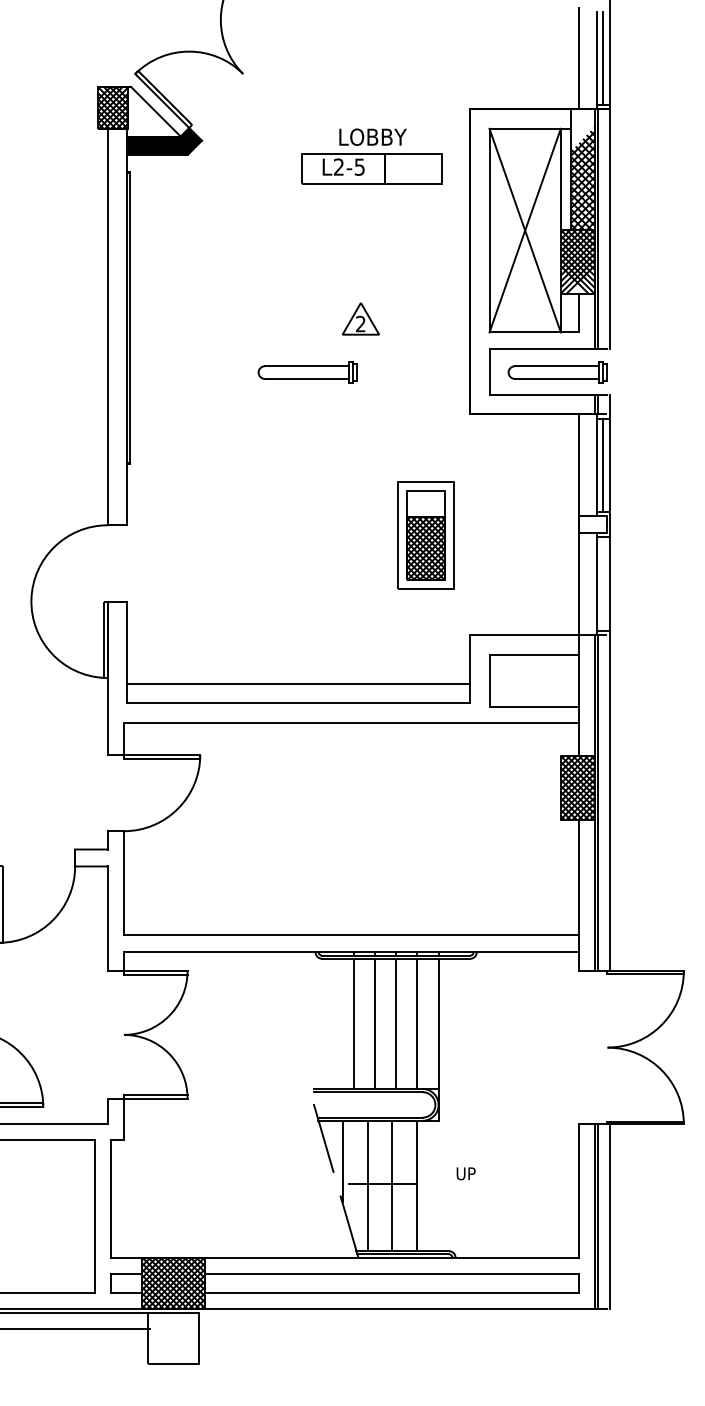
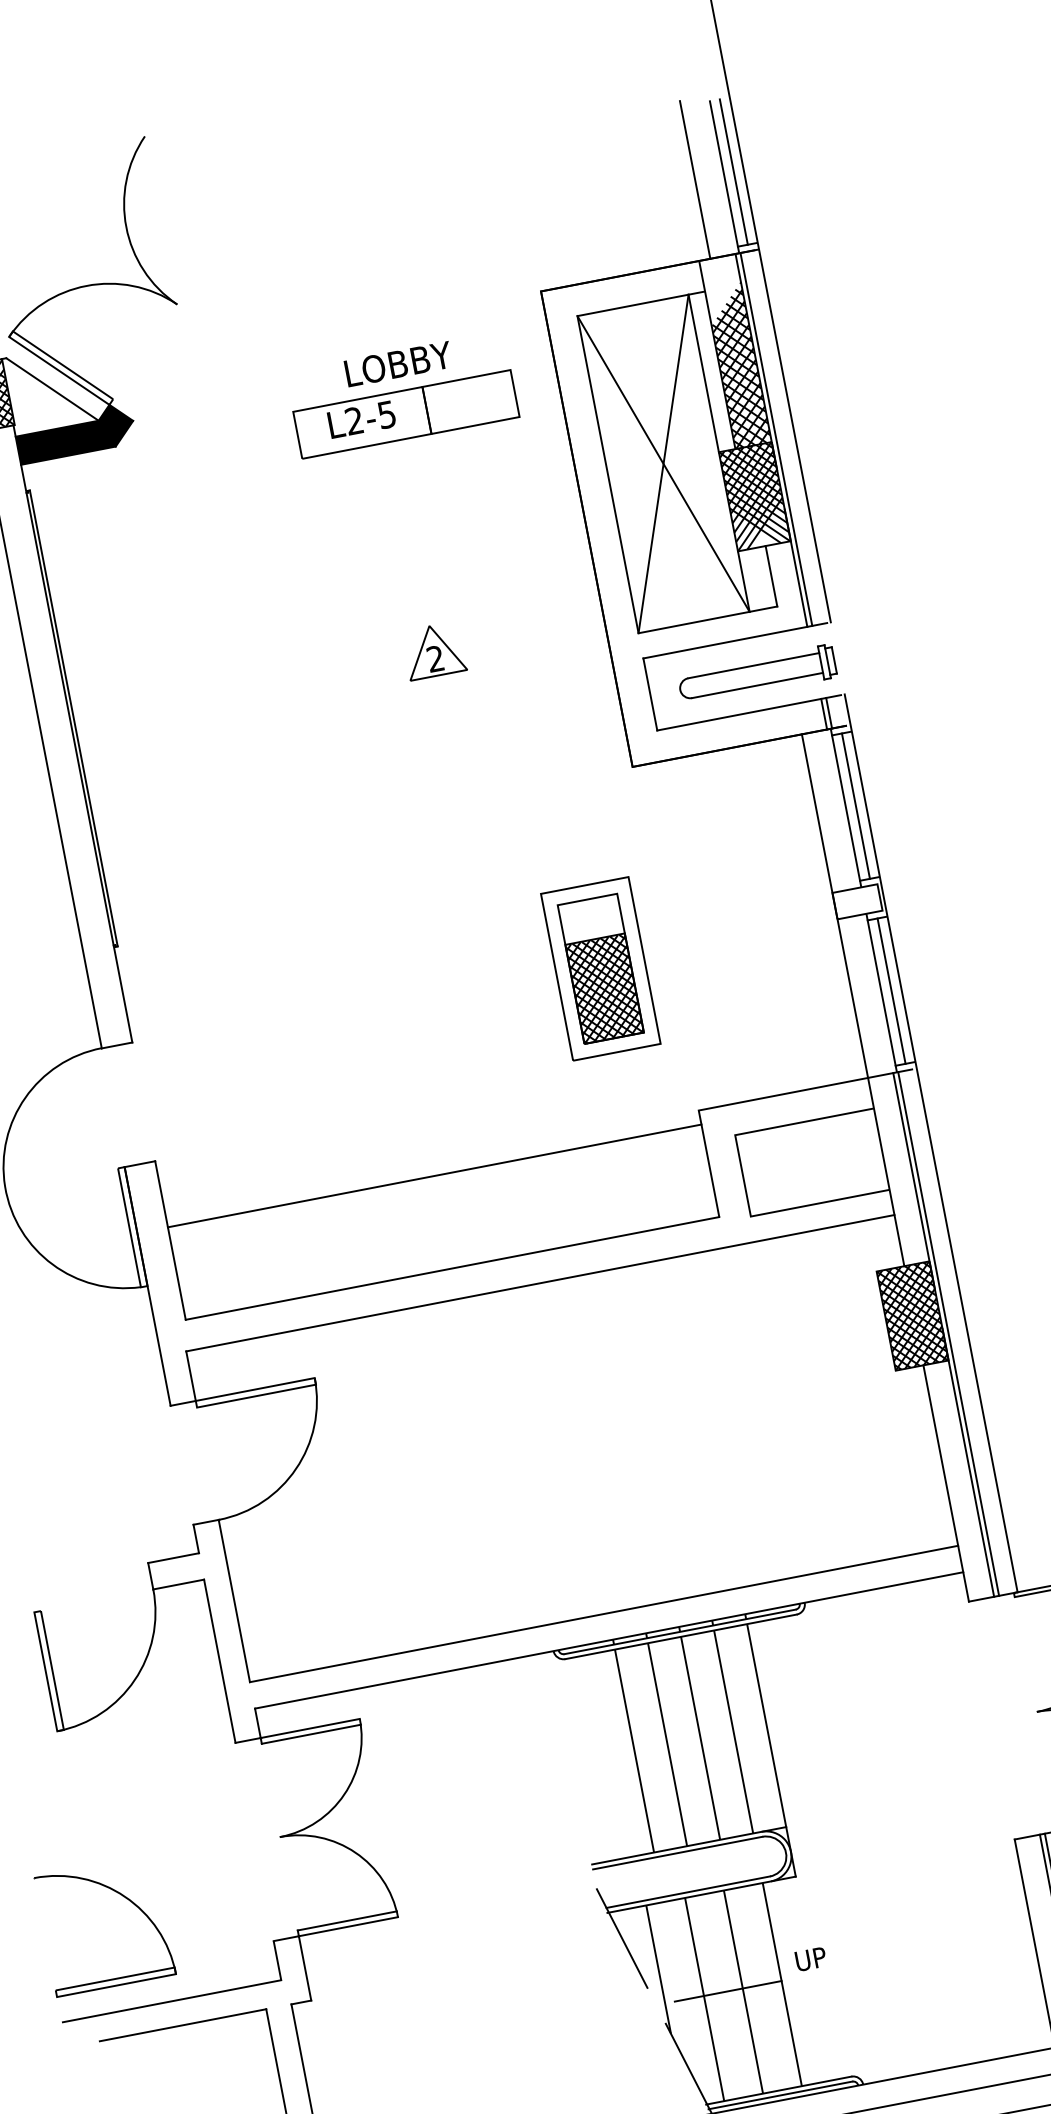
part: (307, 372) -> (367, 750), removed
line: (603, 583) -> (891, 990), added
line: (298, 684) -> (434, 1176), moved
text: (465, 1173) -> (809, 1958), moved

